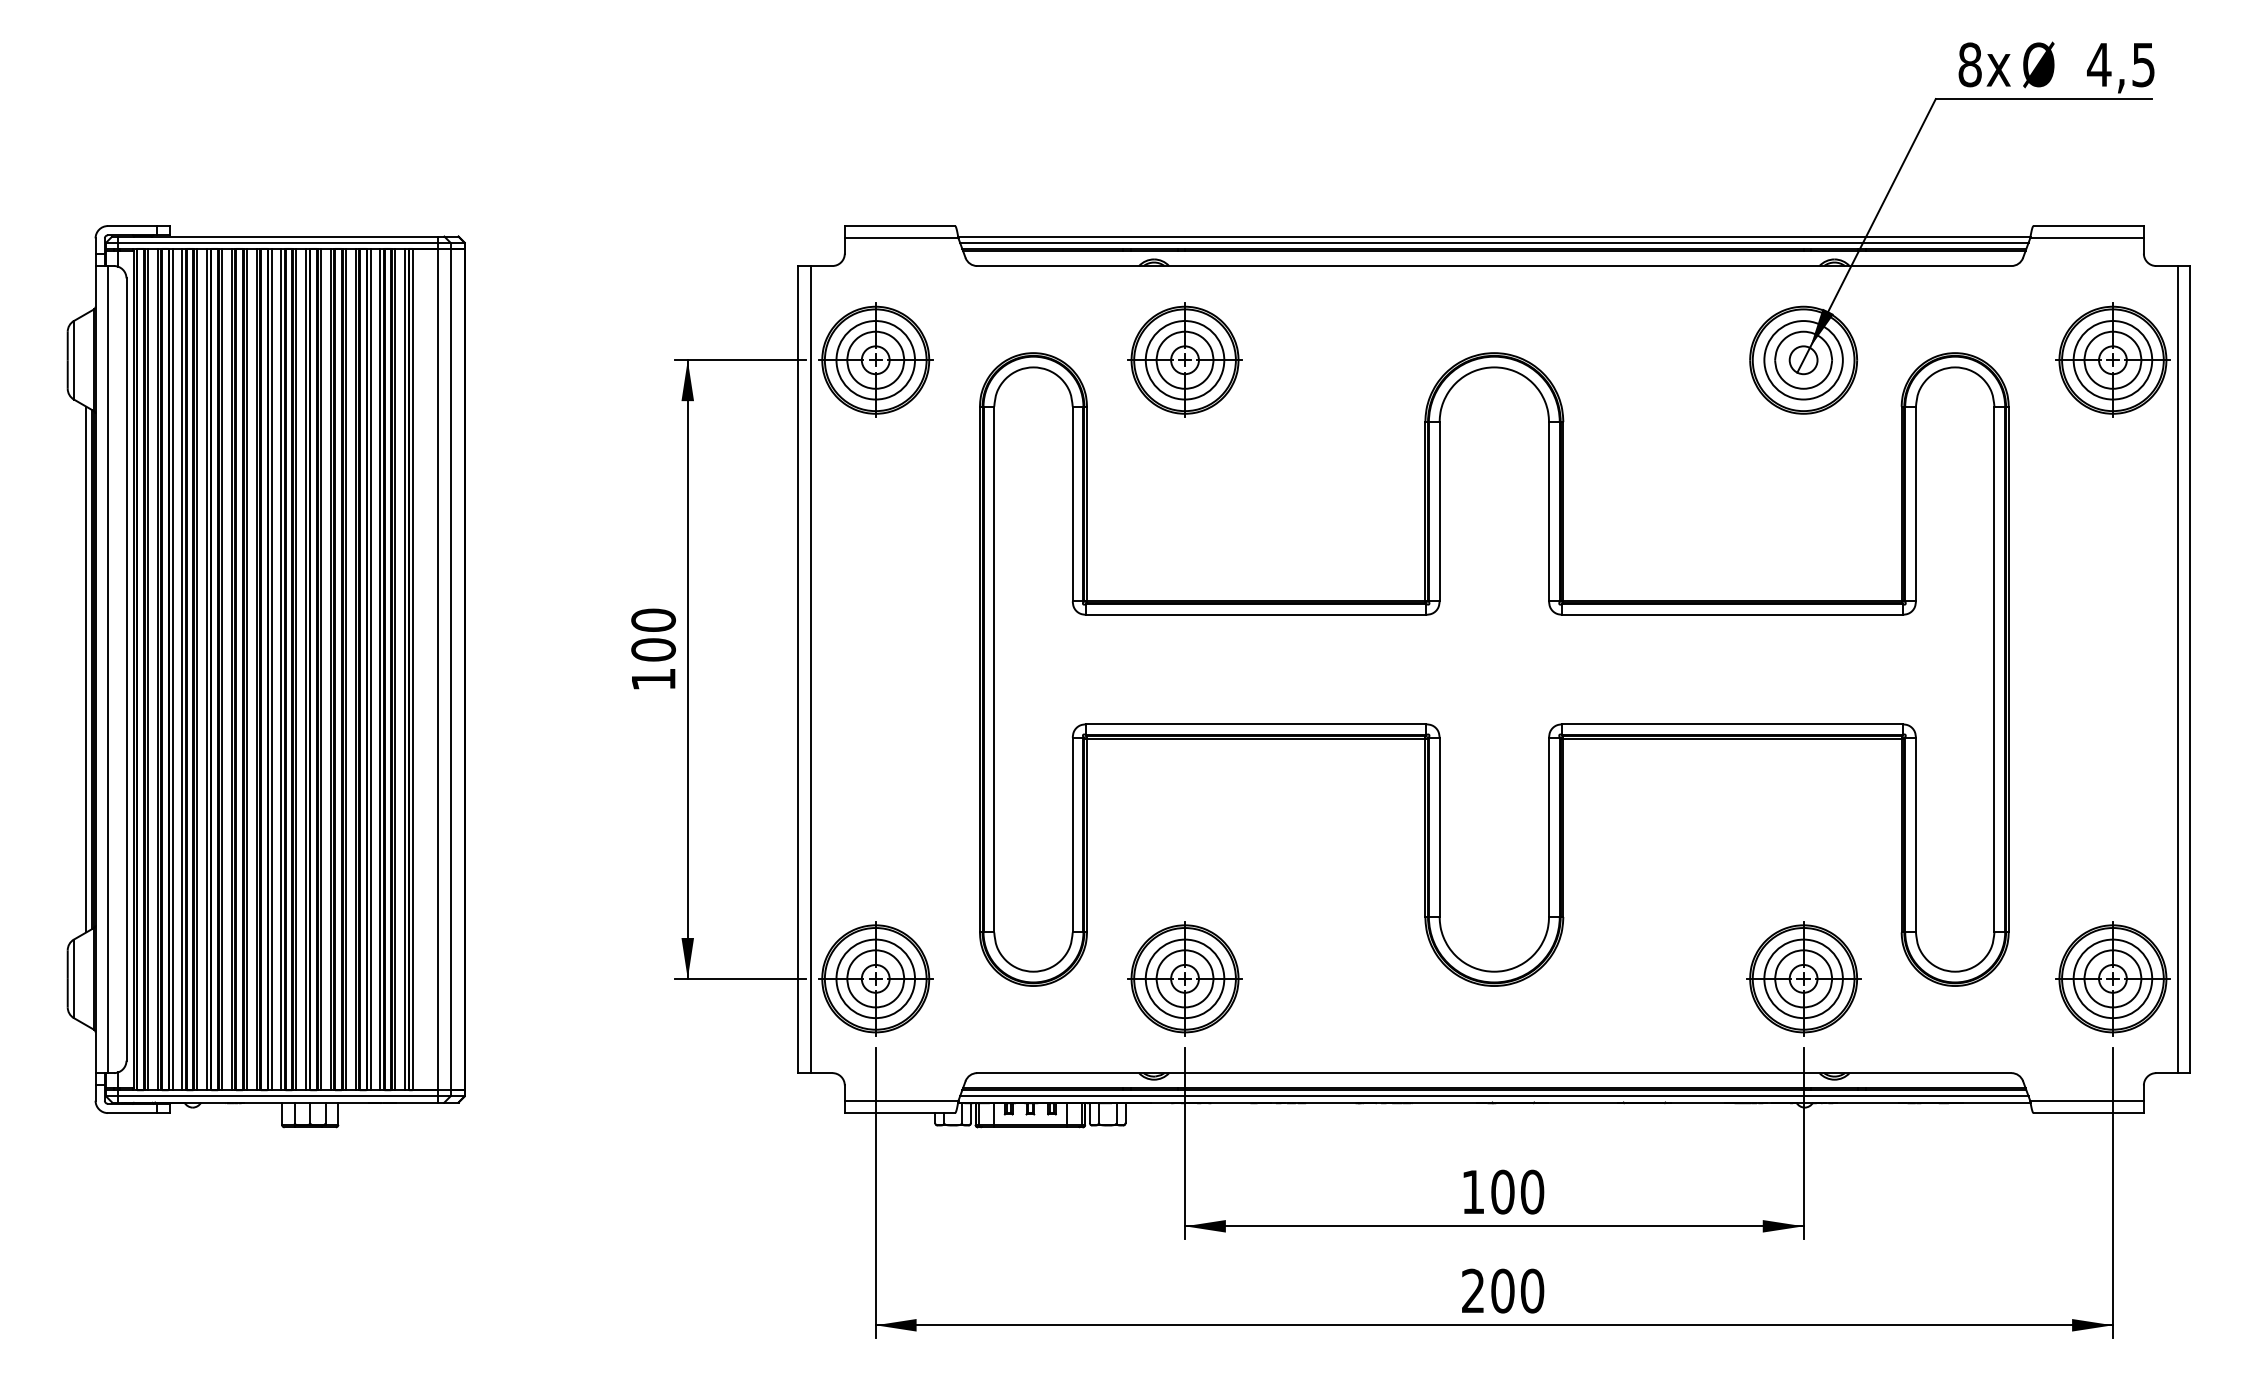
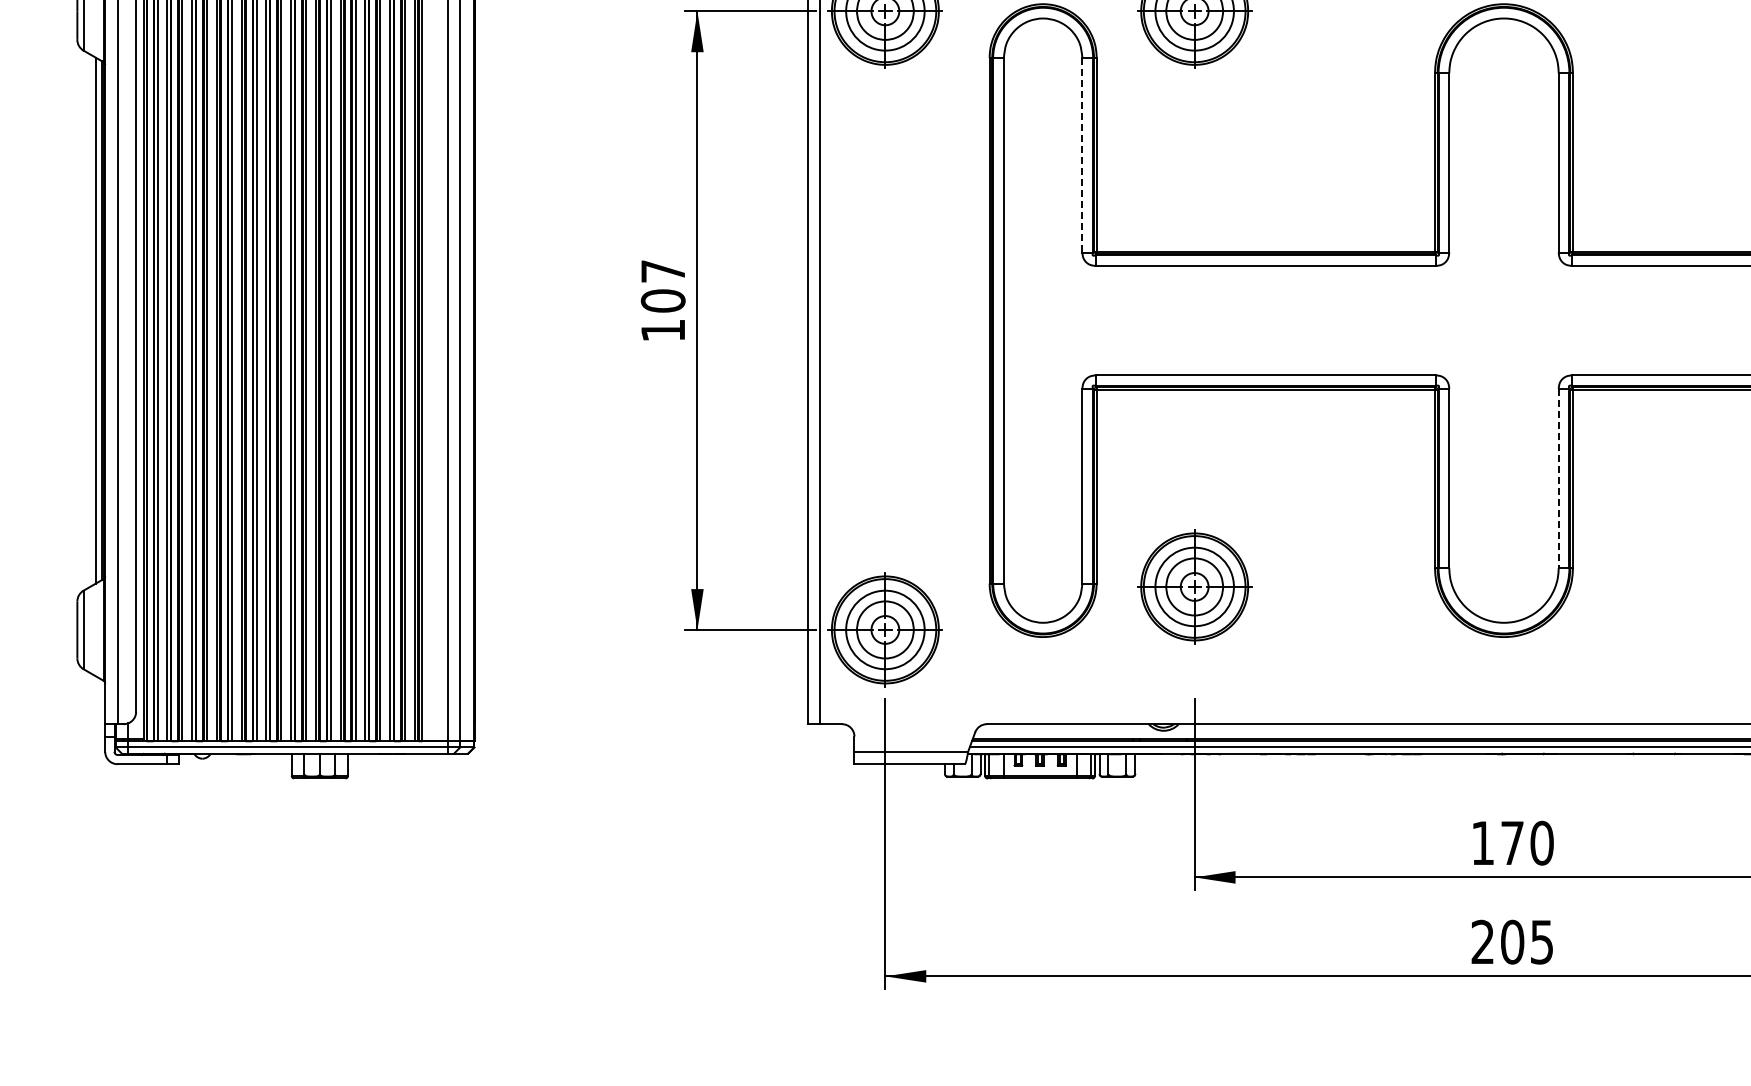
line: (1072, 504) -> (1082, 155), solid -> dashed
text: (653, 619) -> (663, 270), 100 -> 107
line: (1549, 827) -> (1559, 478), solid -> dashed
part: (1184, 978) -> (1194, 586), moved
text: (1502, 1191) -> (1512, 842), 100 -> 170
text: (1532, 1290) -> (1542, 941), 200 -> 205

